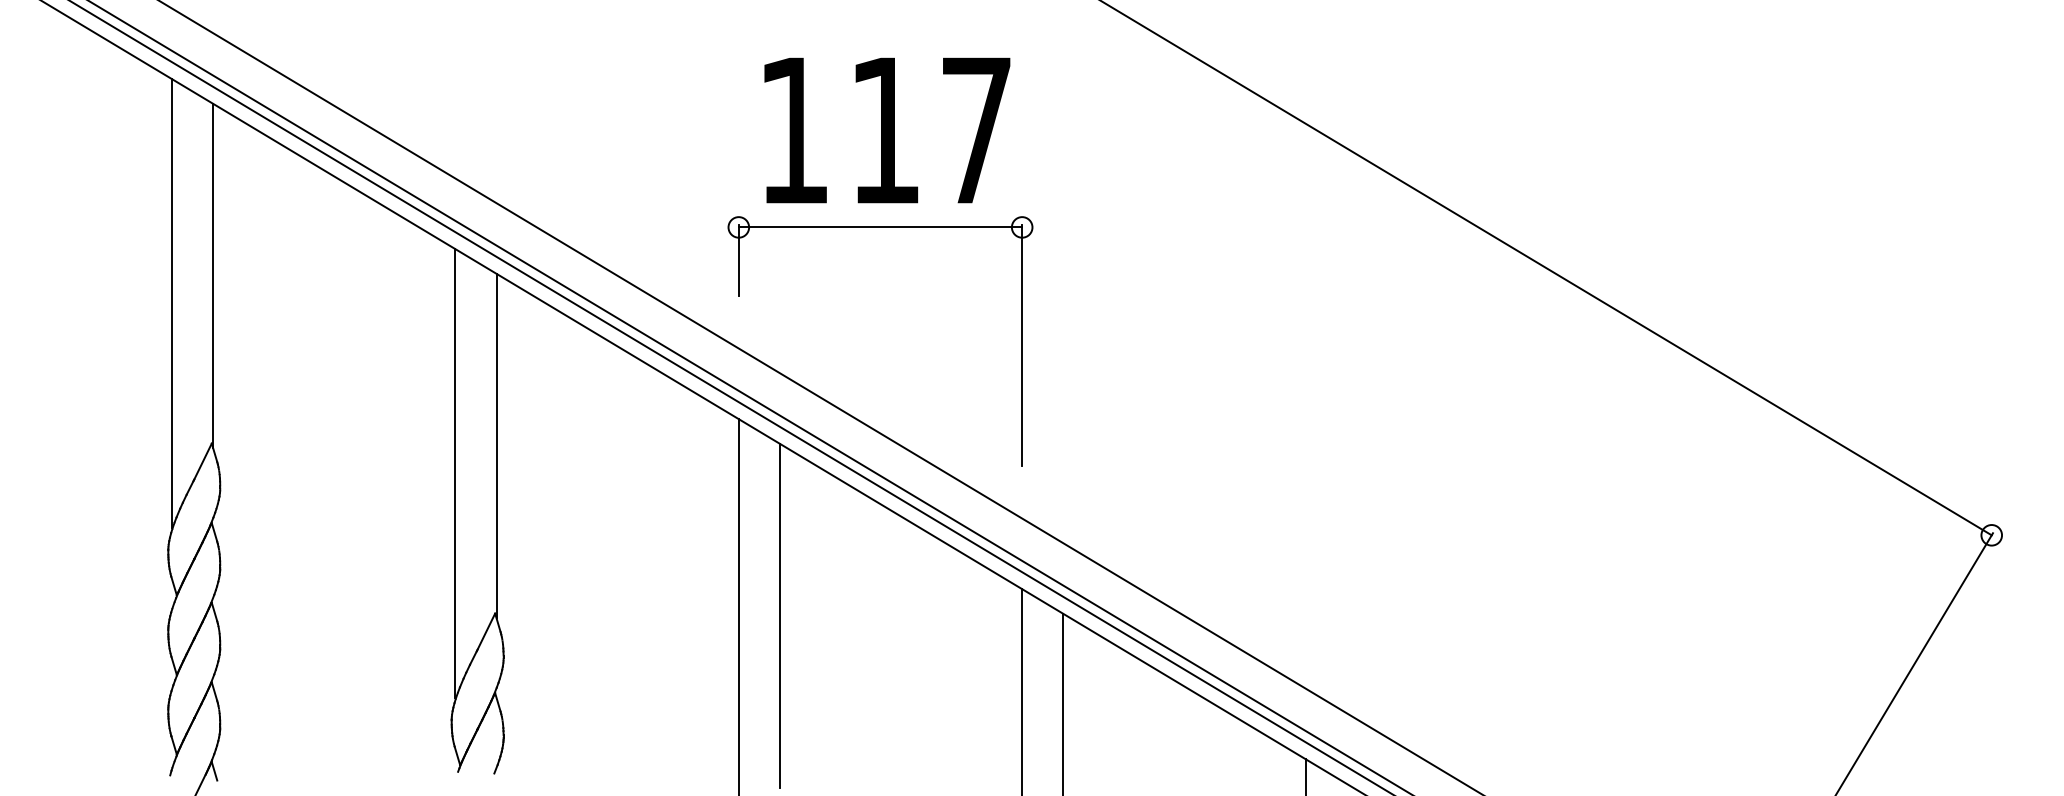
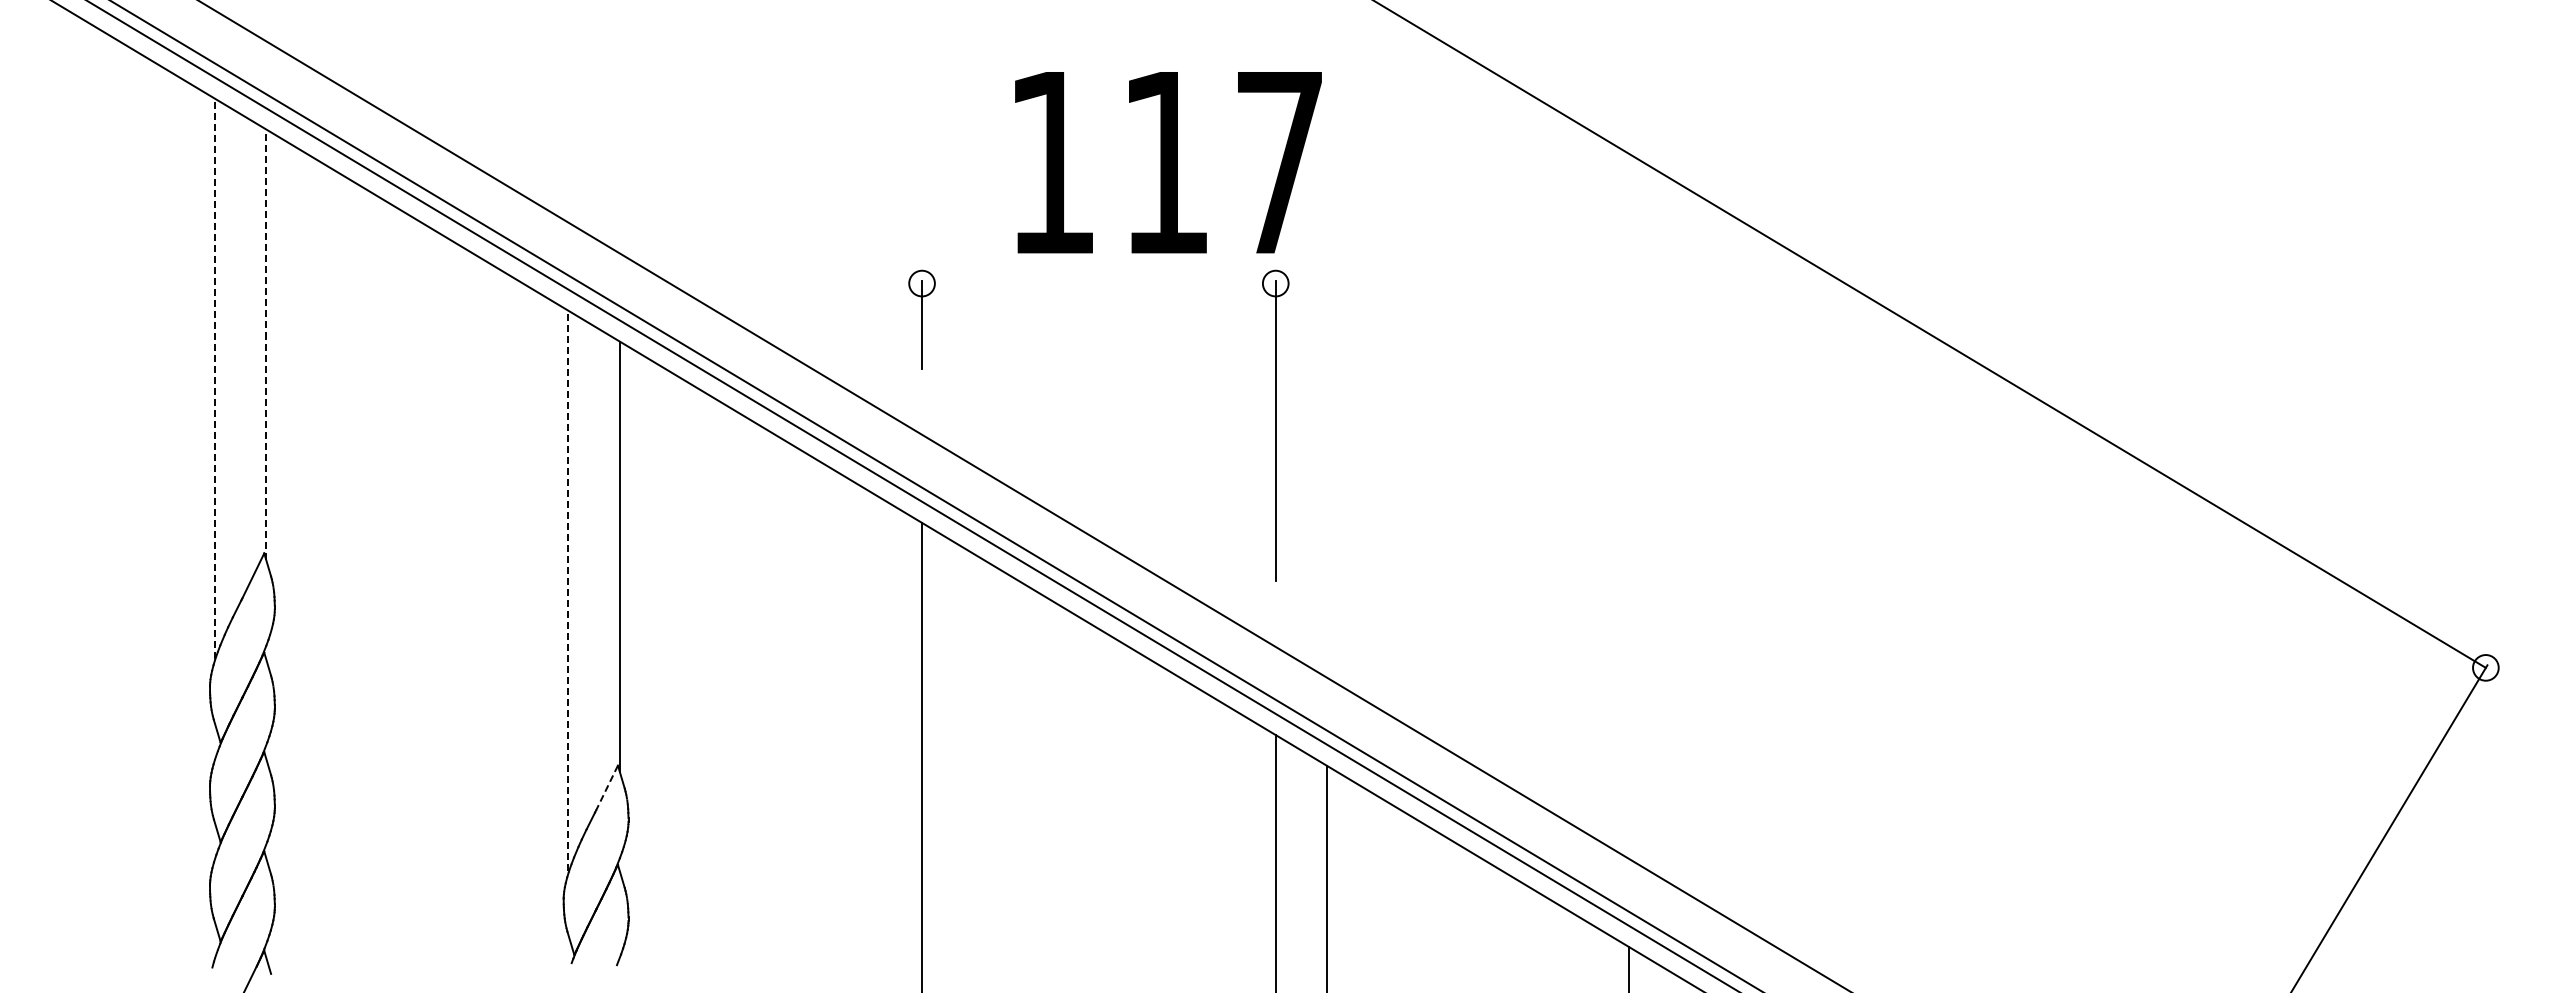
text: (887, 130) -> (1168, 162), moved
line: (880, 227) -> (1098, 283), removed
line: (213, 275) -> (266, 343), solid -> dashed
line: (171, 303) -> (214, 378), solid -> dashed
line: (455, 473) -> (568, 590), solid -> dashed
line: (780, 615) -> (973, 768), removed
line: (486, 631) -> (607, 788), solid -> dashed

